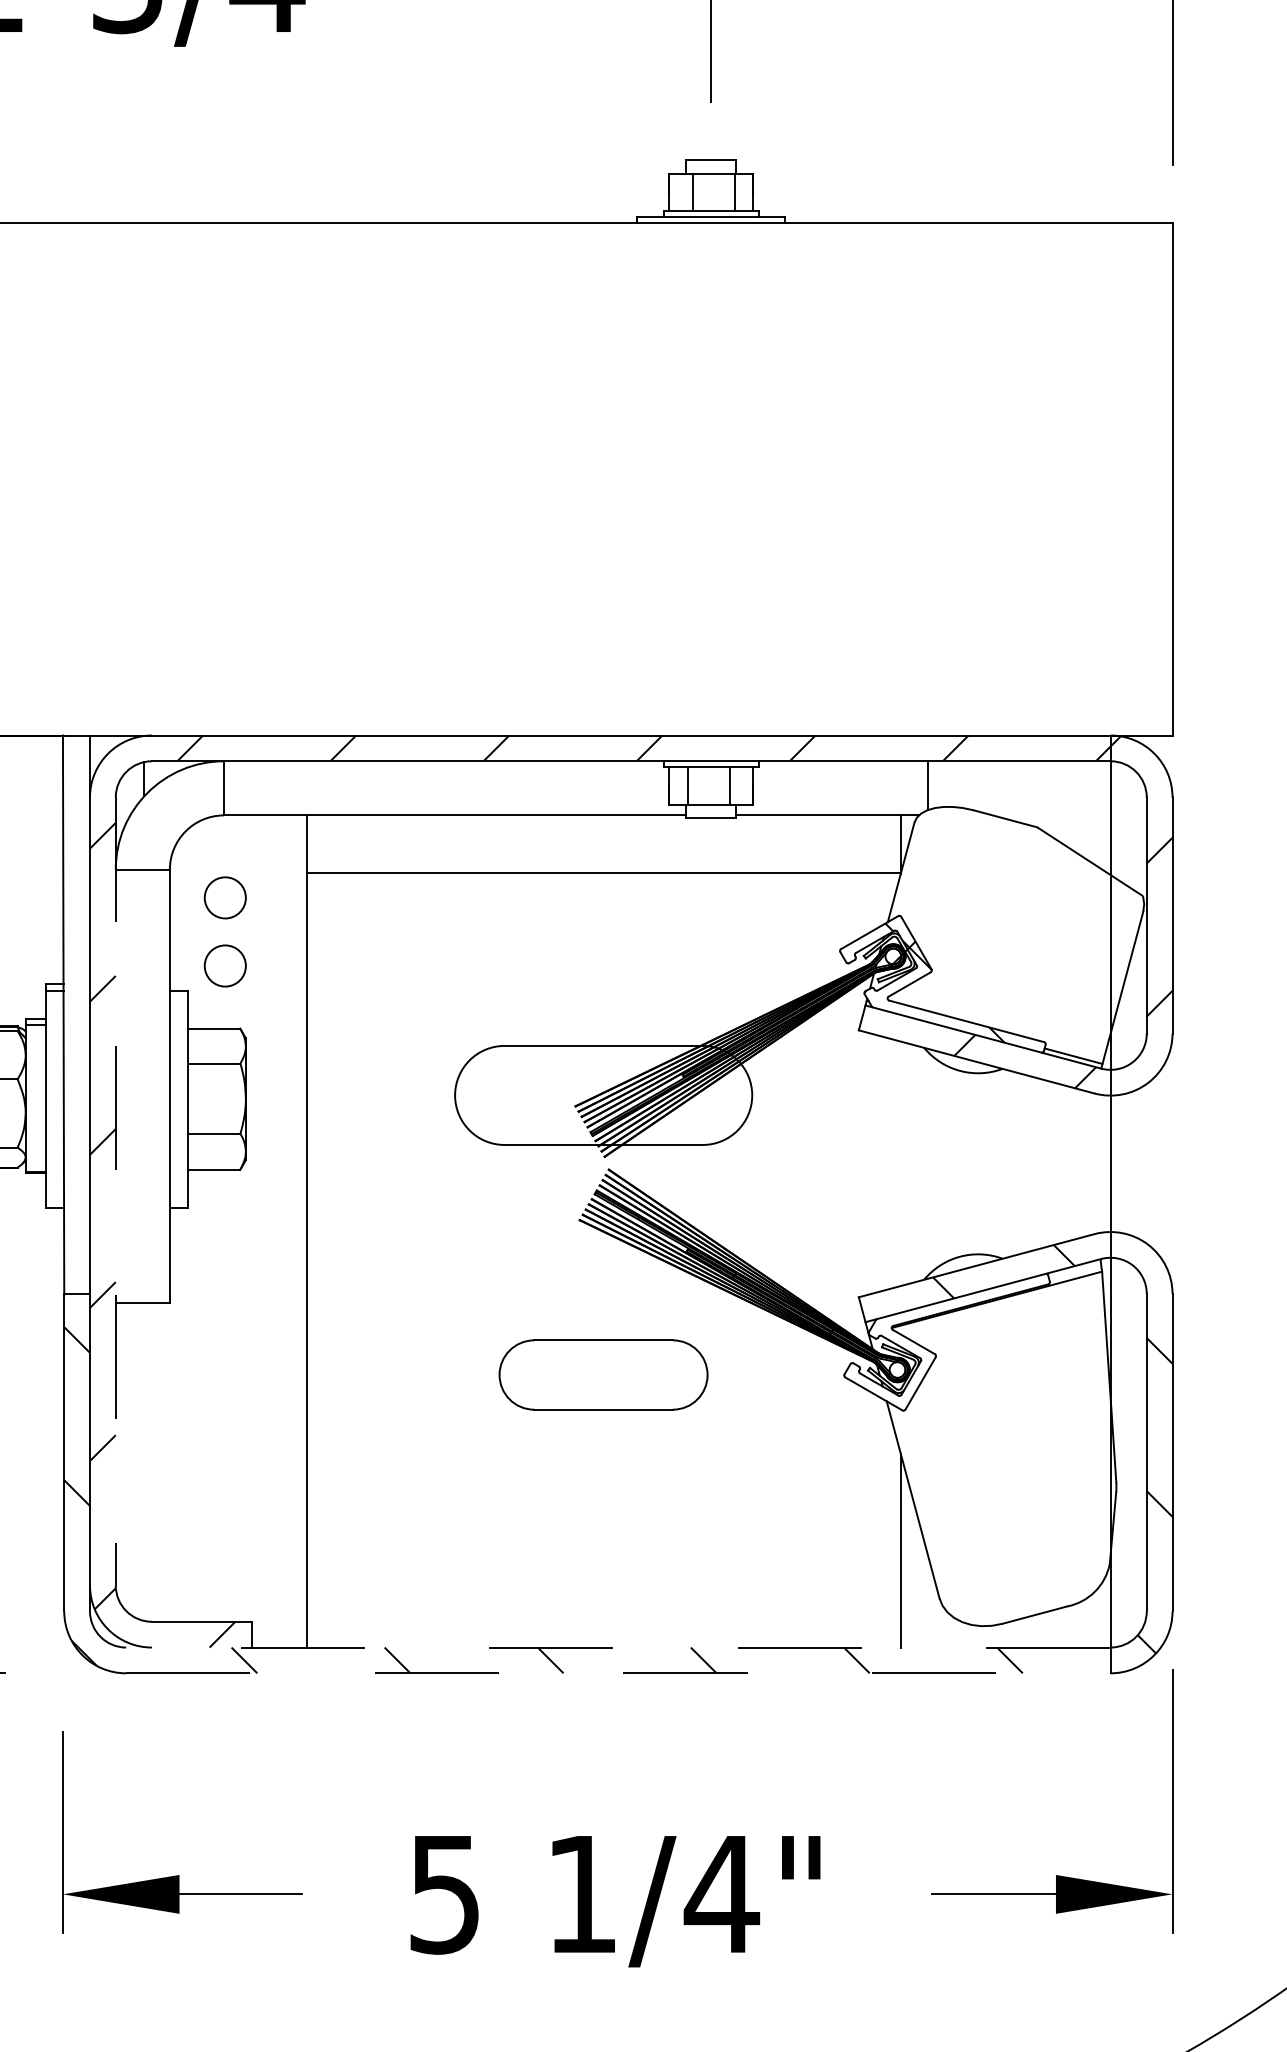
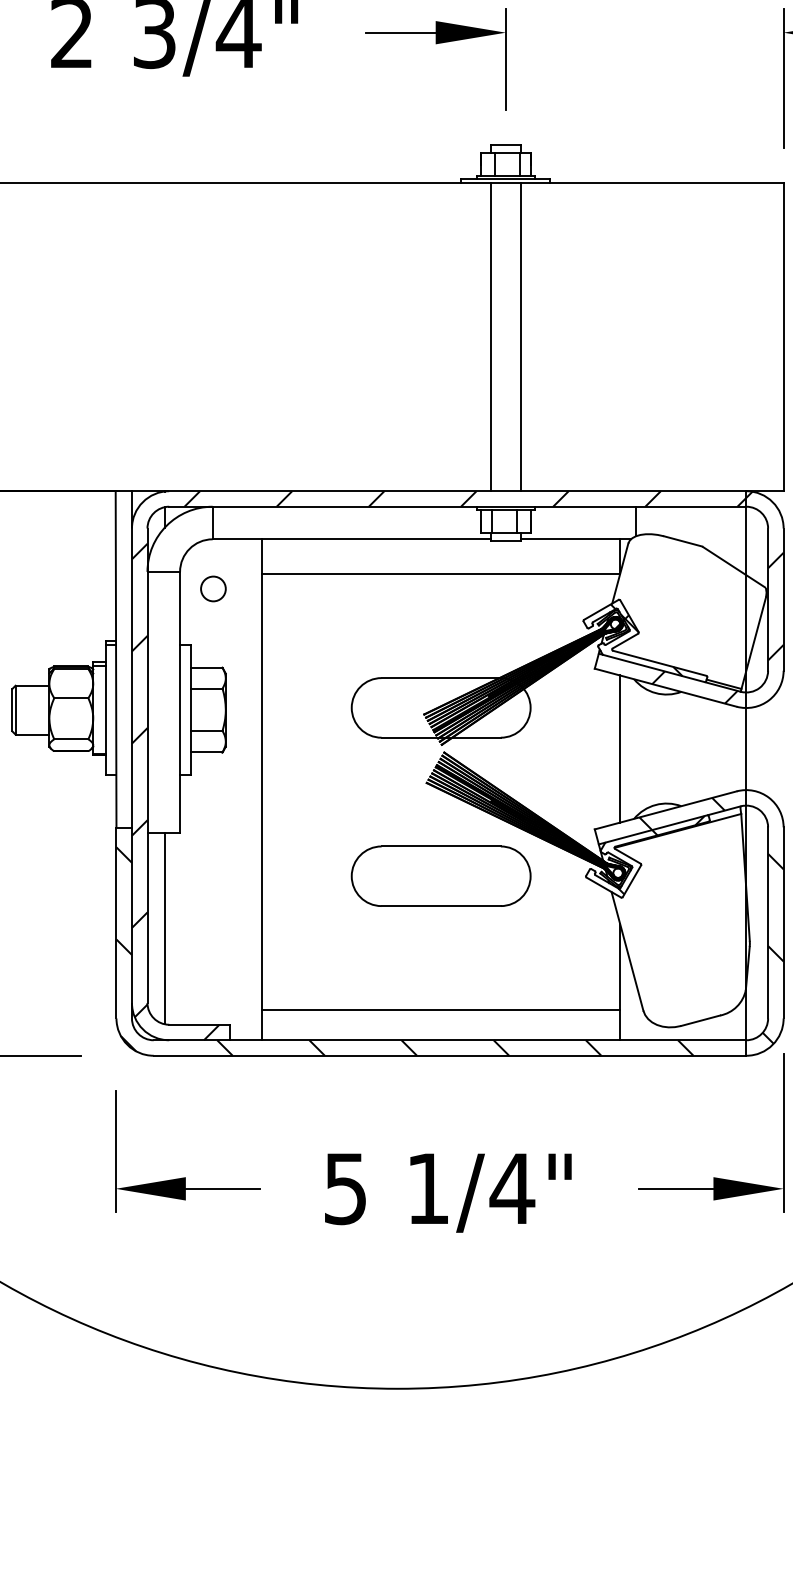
line: (685, 478) -> (490, 336), added
line: (735, 478) -> (520, 336), added
circle: (225, 965) -> (213, 629), removed
line: (901, 1162) -> (620, 748), added
line: (115, 1192) -> (147, 766), dashed -> solid
hatch: (969, 1338) -> (661, 854), added
part: (602, 1373) -> (440, 875), size x1.43
line: (144, 1461) -> (164, 928), added
line: (604, 1598) -> (441, 1010), added
line: (617, 1647) -> (449, 1040), dashed -> solid
line: (619, 1672) -> (450, 1055), dashed -> solid

